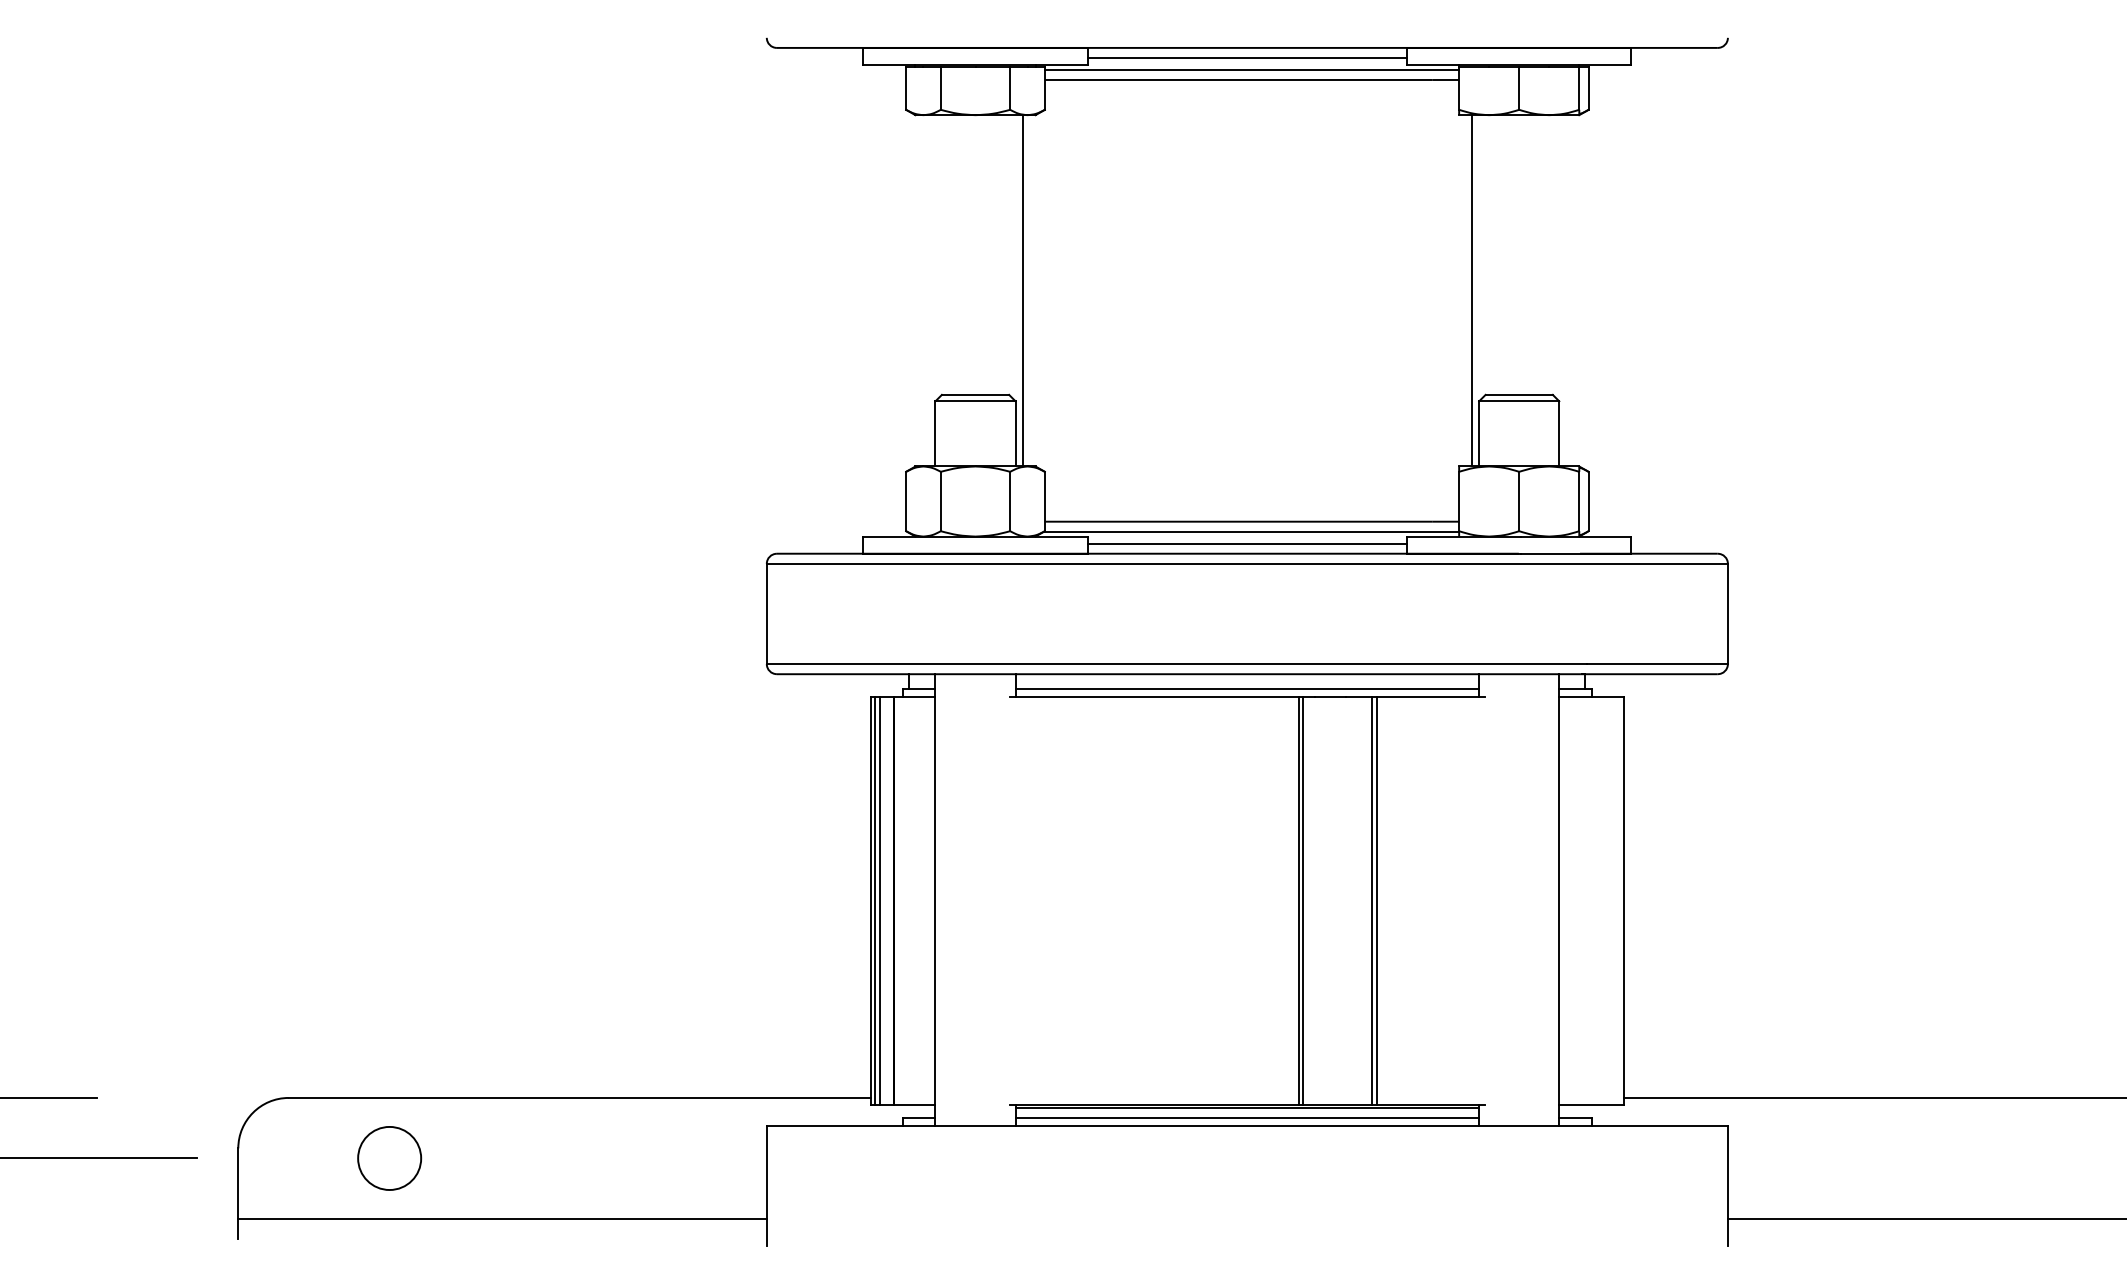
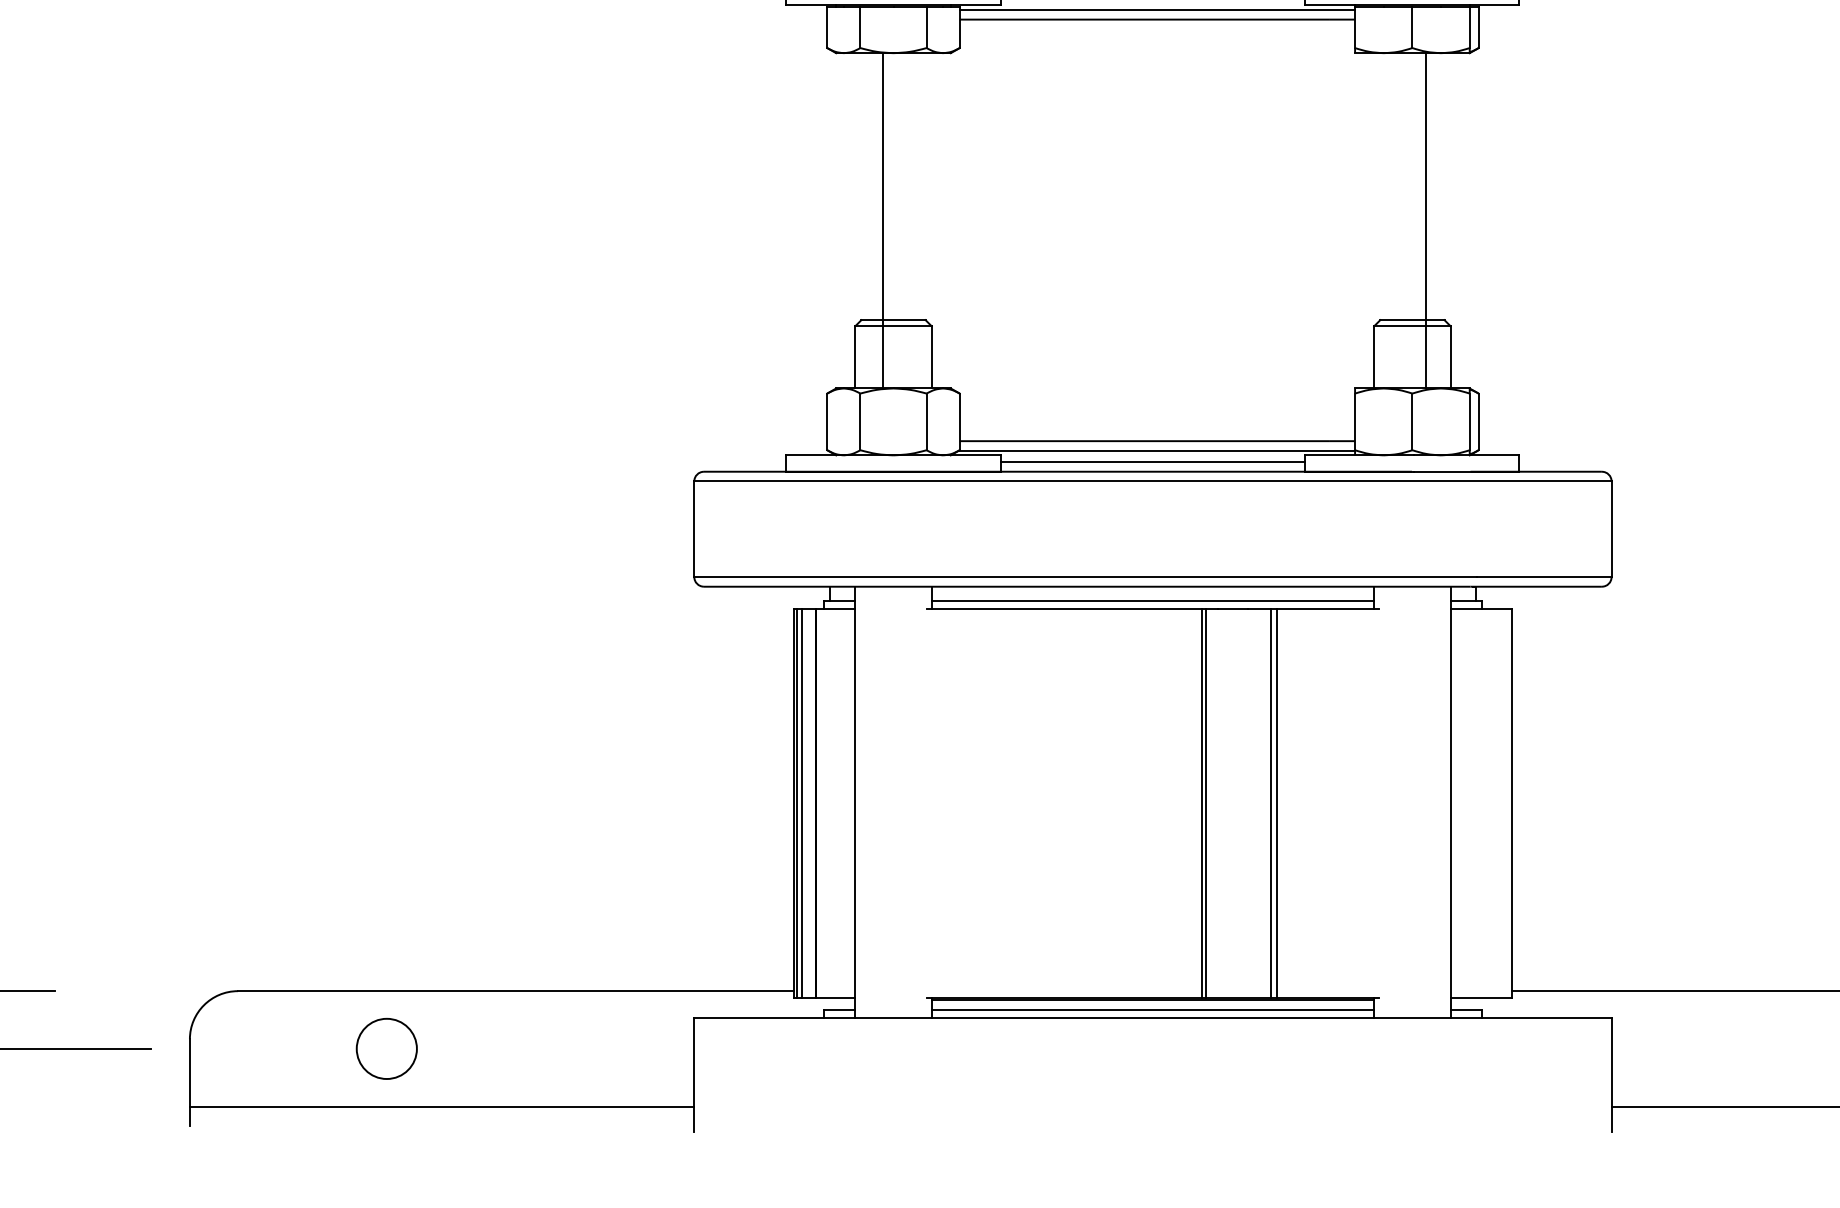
line: (1023, 290) -> (882, 220), moved
line: (1471, 290) -> (1426, 220), moved
circle: (389, 1158) -> (386, 1048), moved

